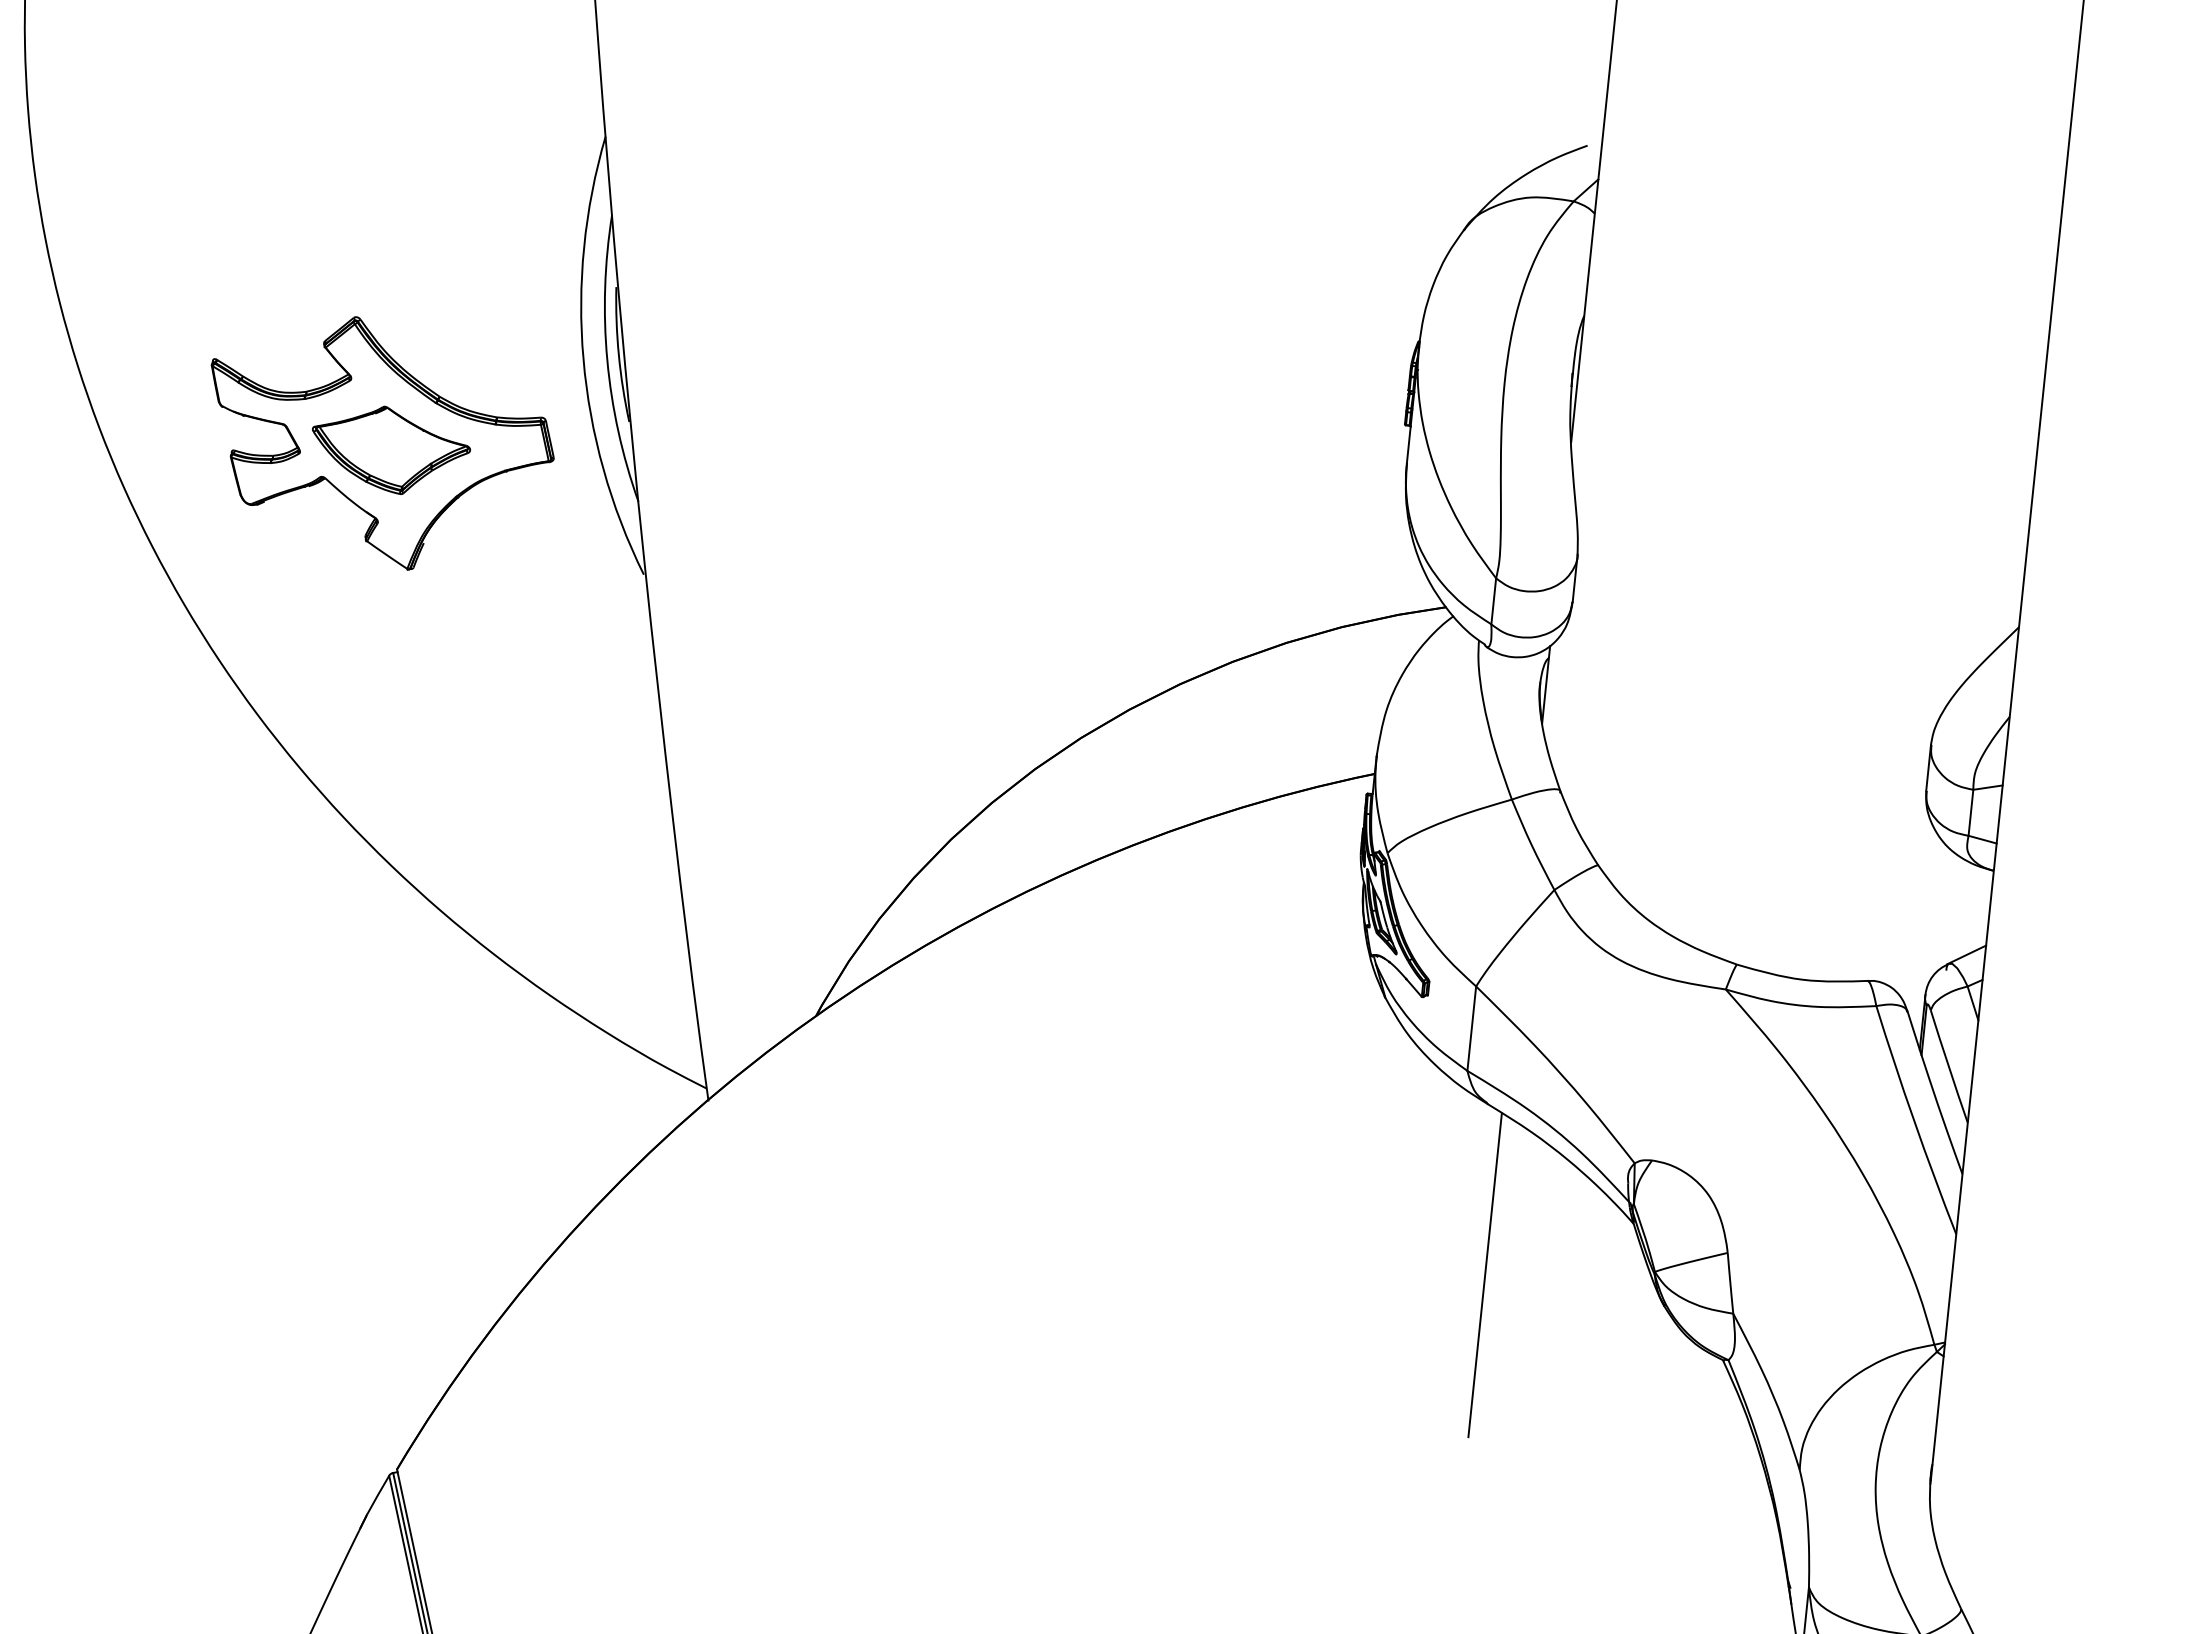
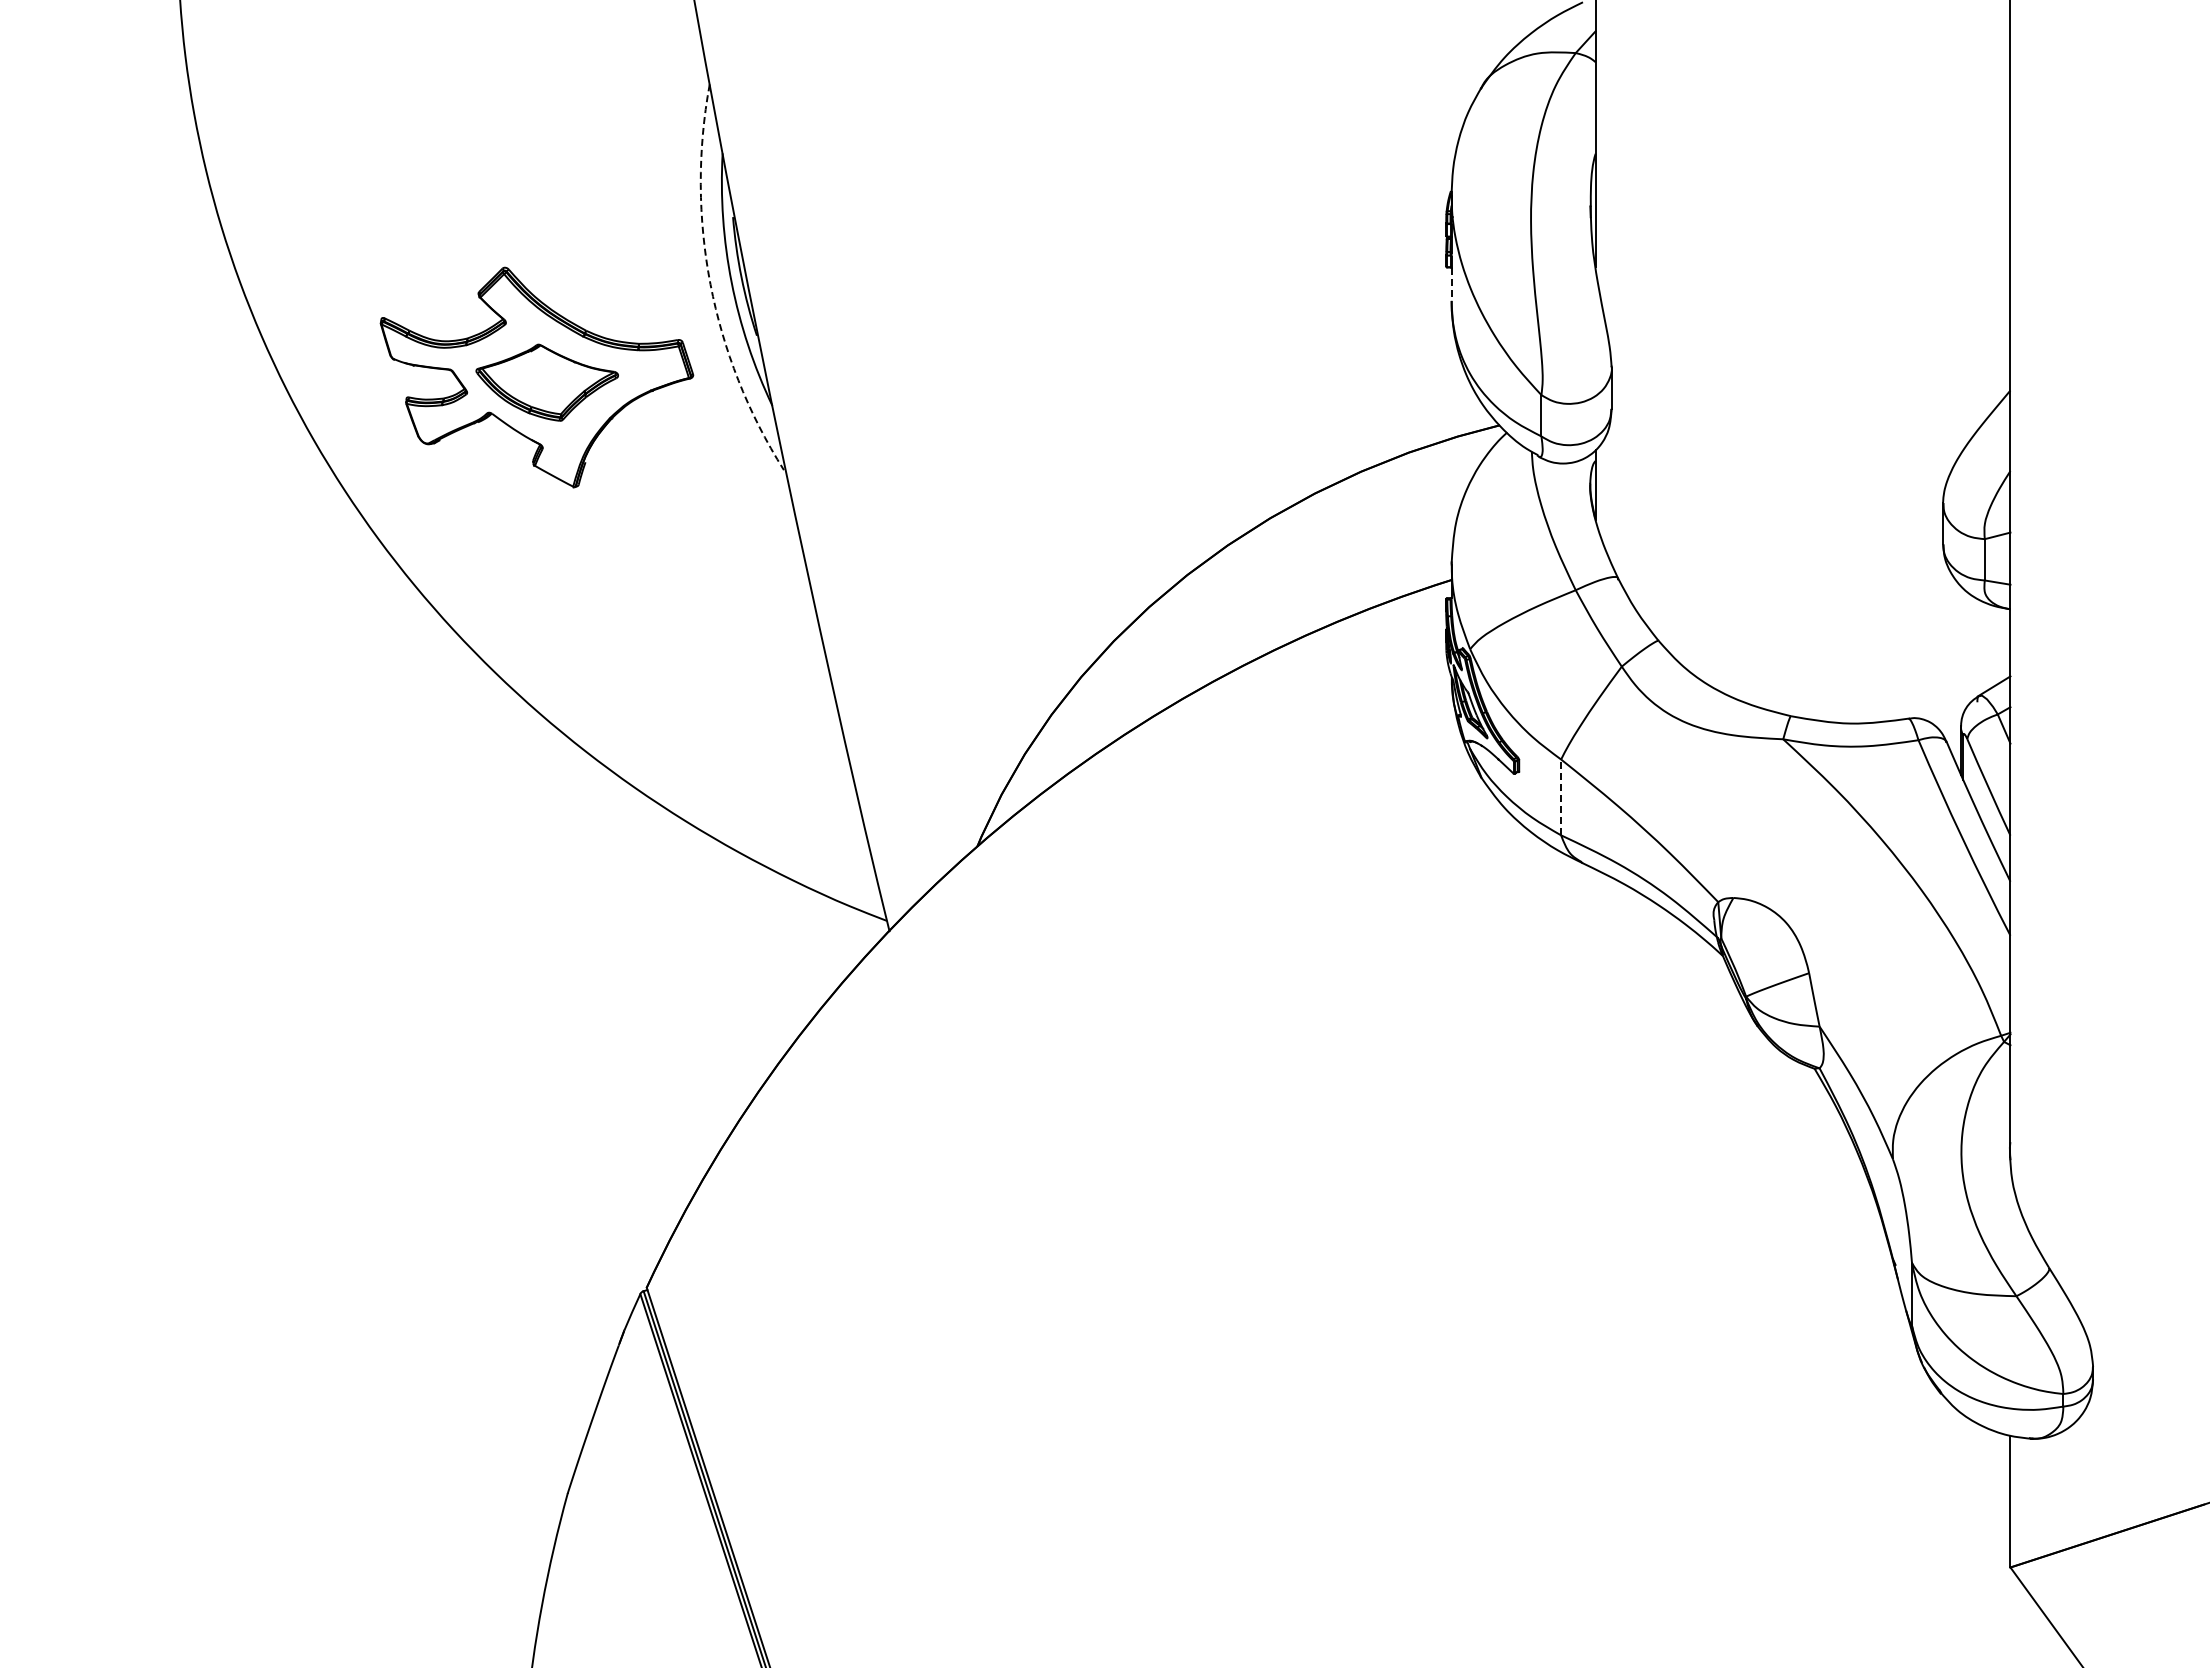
arc: (583, 359) -> (710, 284), solid -> dashed
line: (1408, 445) -> (1451, 285), solid -> dashed
line: (1472, 1028) -> (1561, 797), solid -> dashed
line: (1485, 1274) -> (1595, 1014), removed

